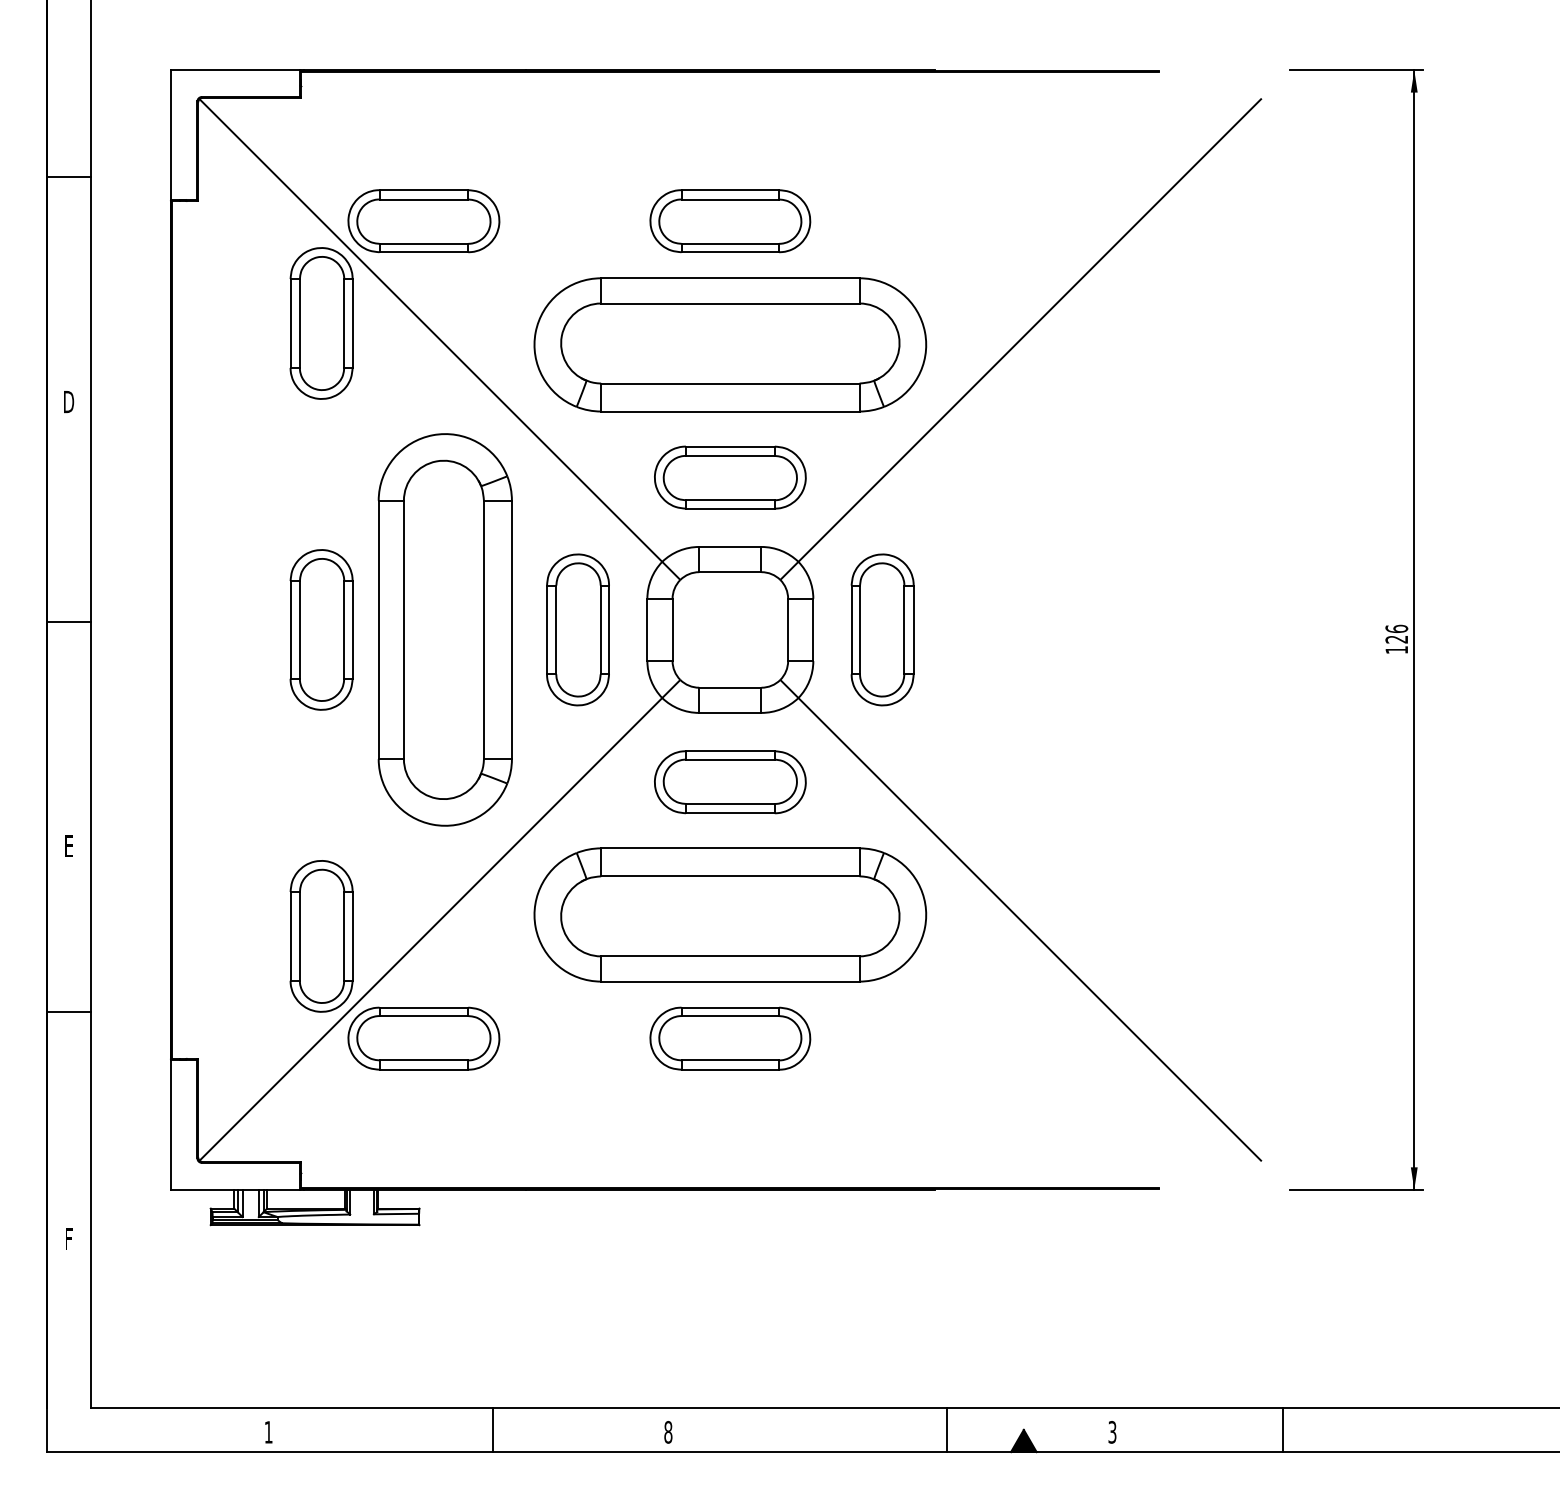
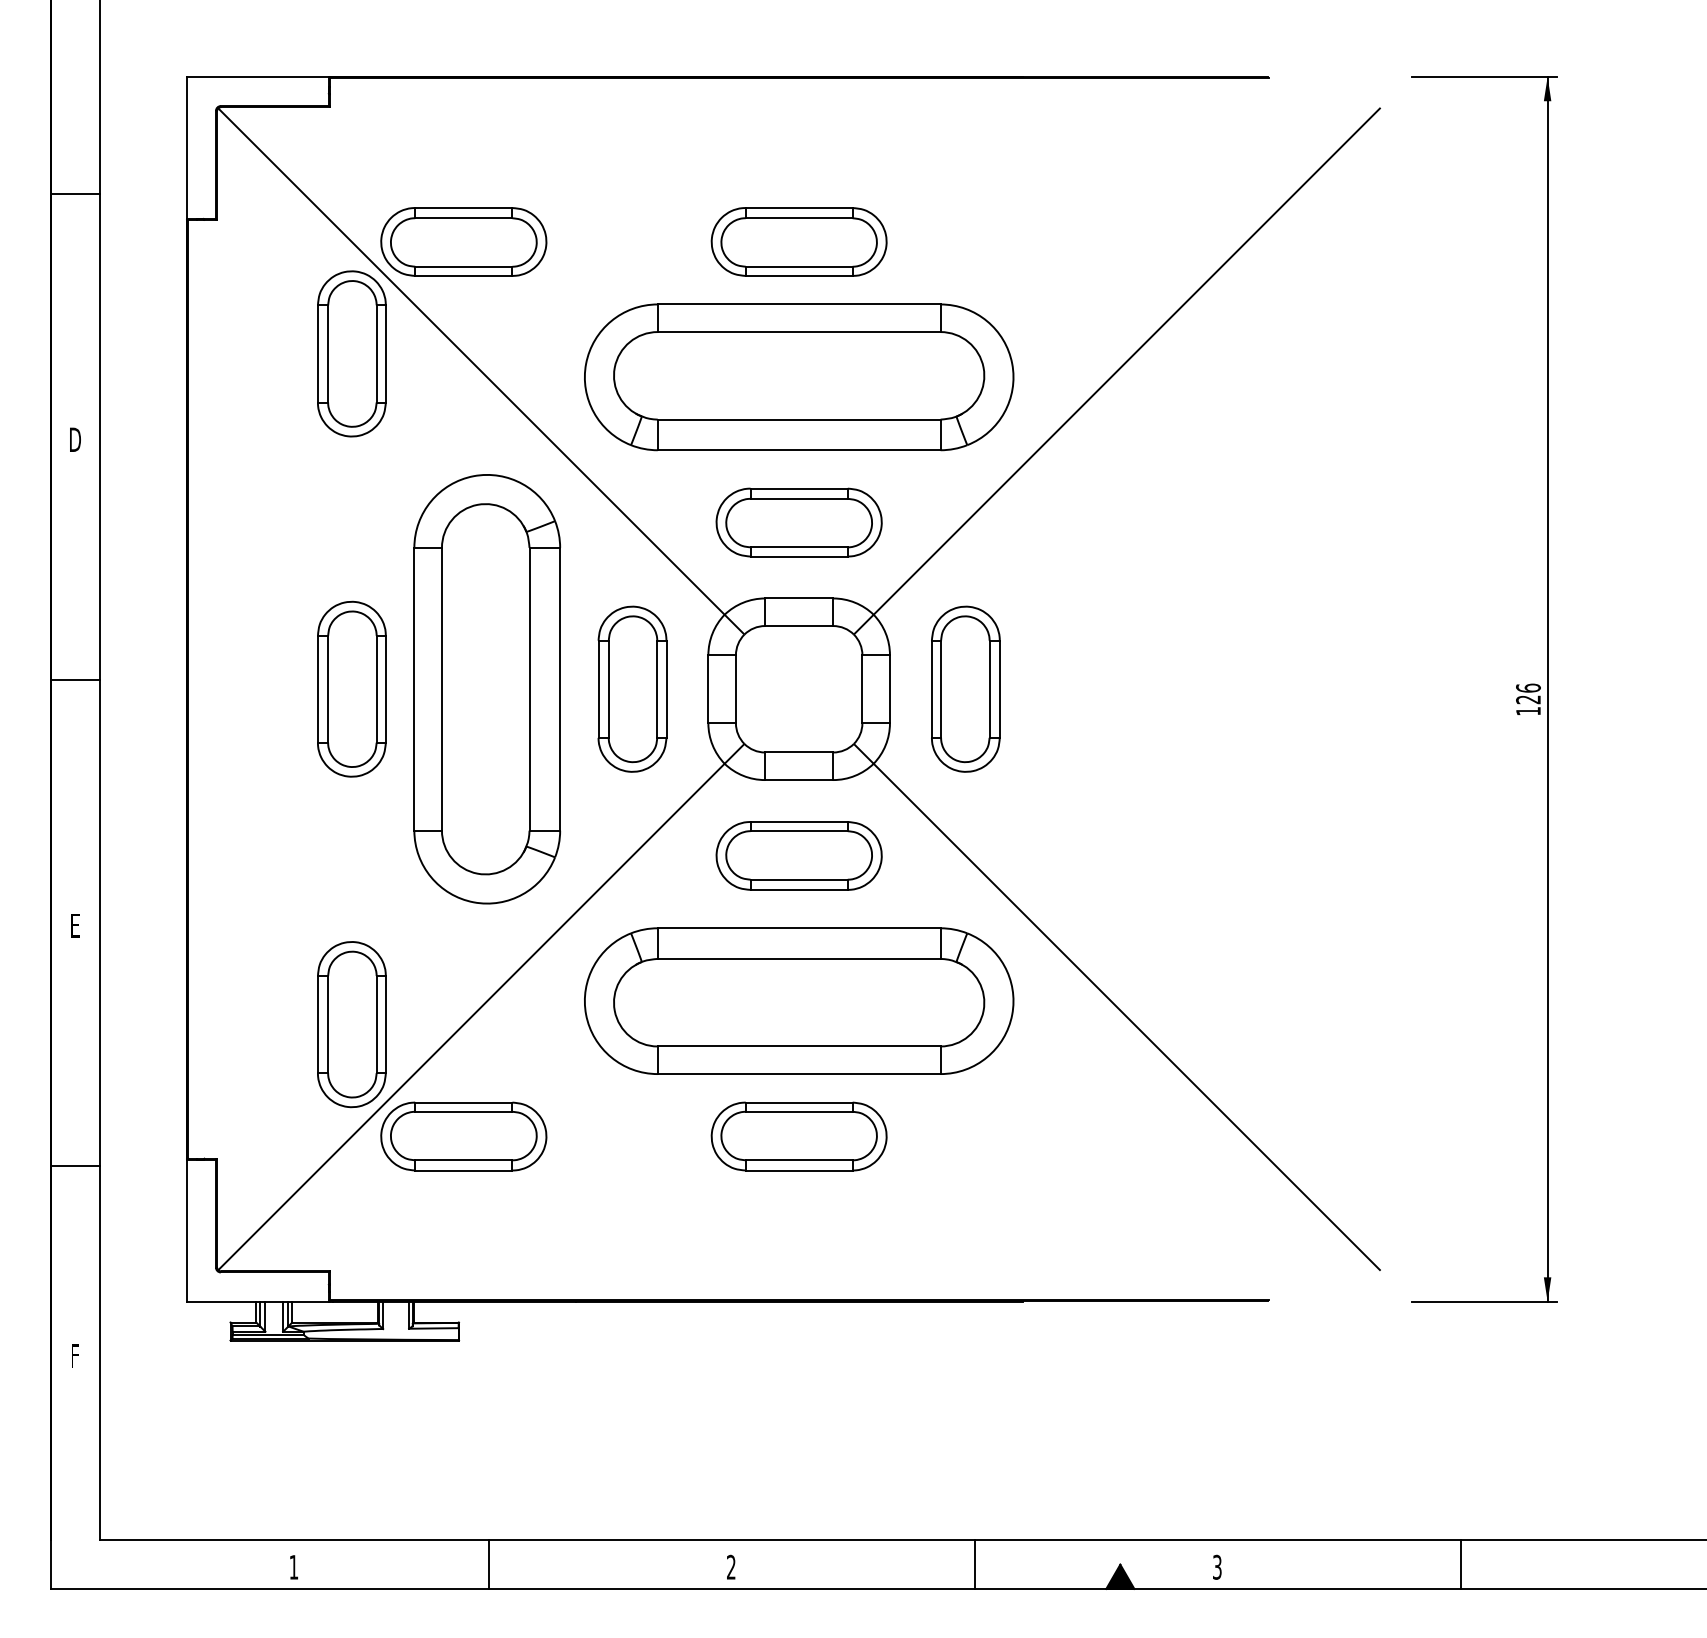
line: (68, 1011) -> (74, 1165), moved
line: (492, 1429) -> (488, 1564), moved
line: (946, 1429) -> (974, 1564), moved
line: (1282, 1429) -> (1460, 1564), moved
text: (668, 1432) -> (731, 1567), 8 -> 2

